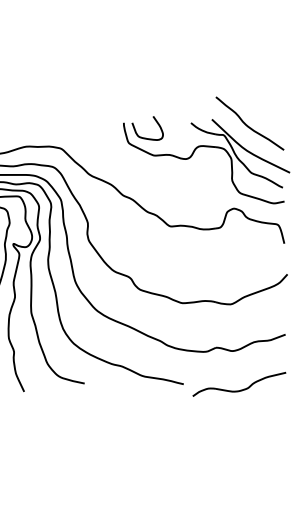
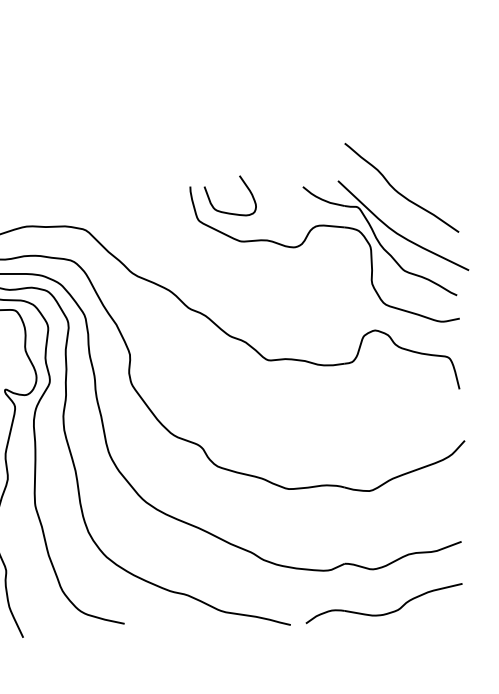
part: (240, 389) -> (385, 611), moved

